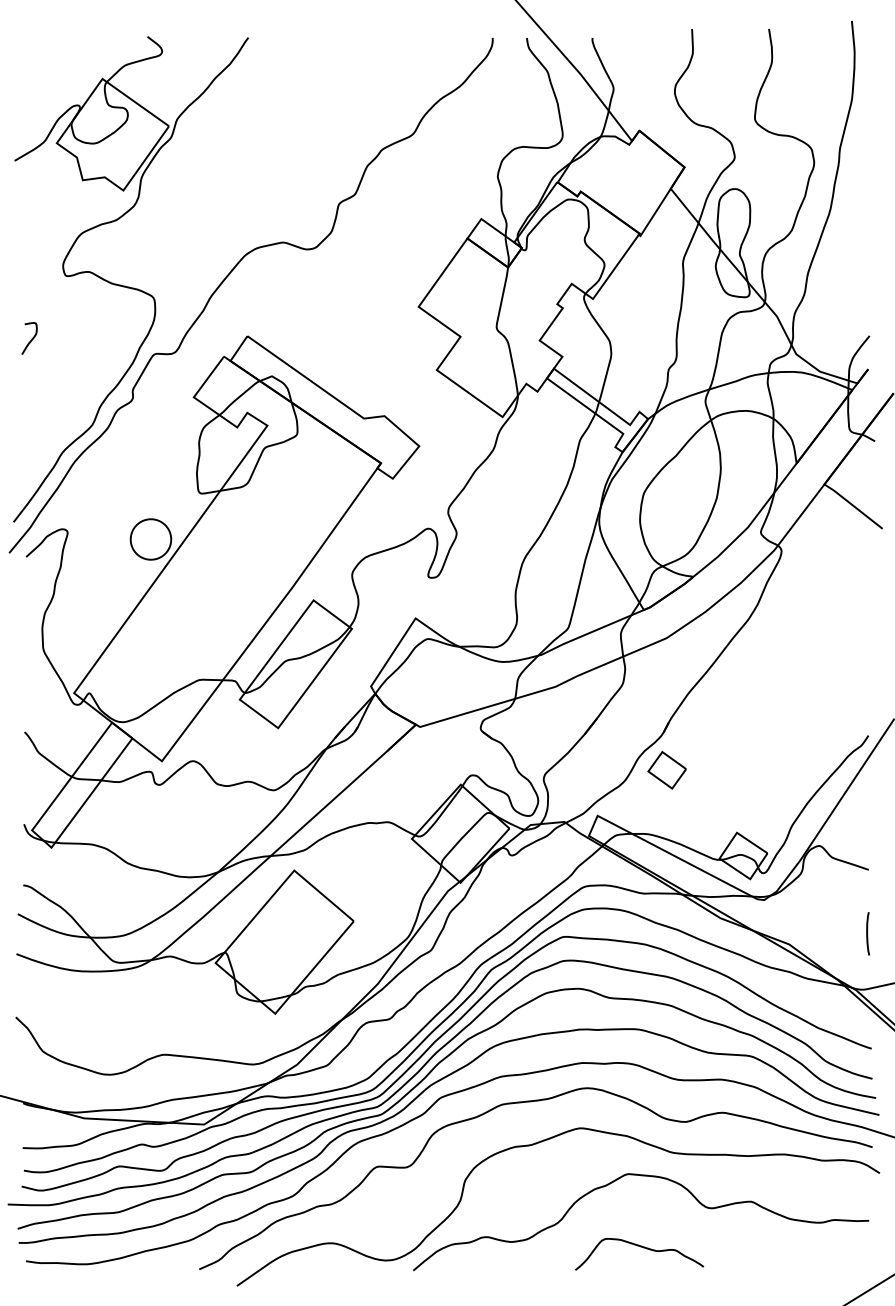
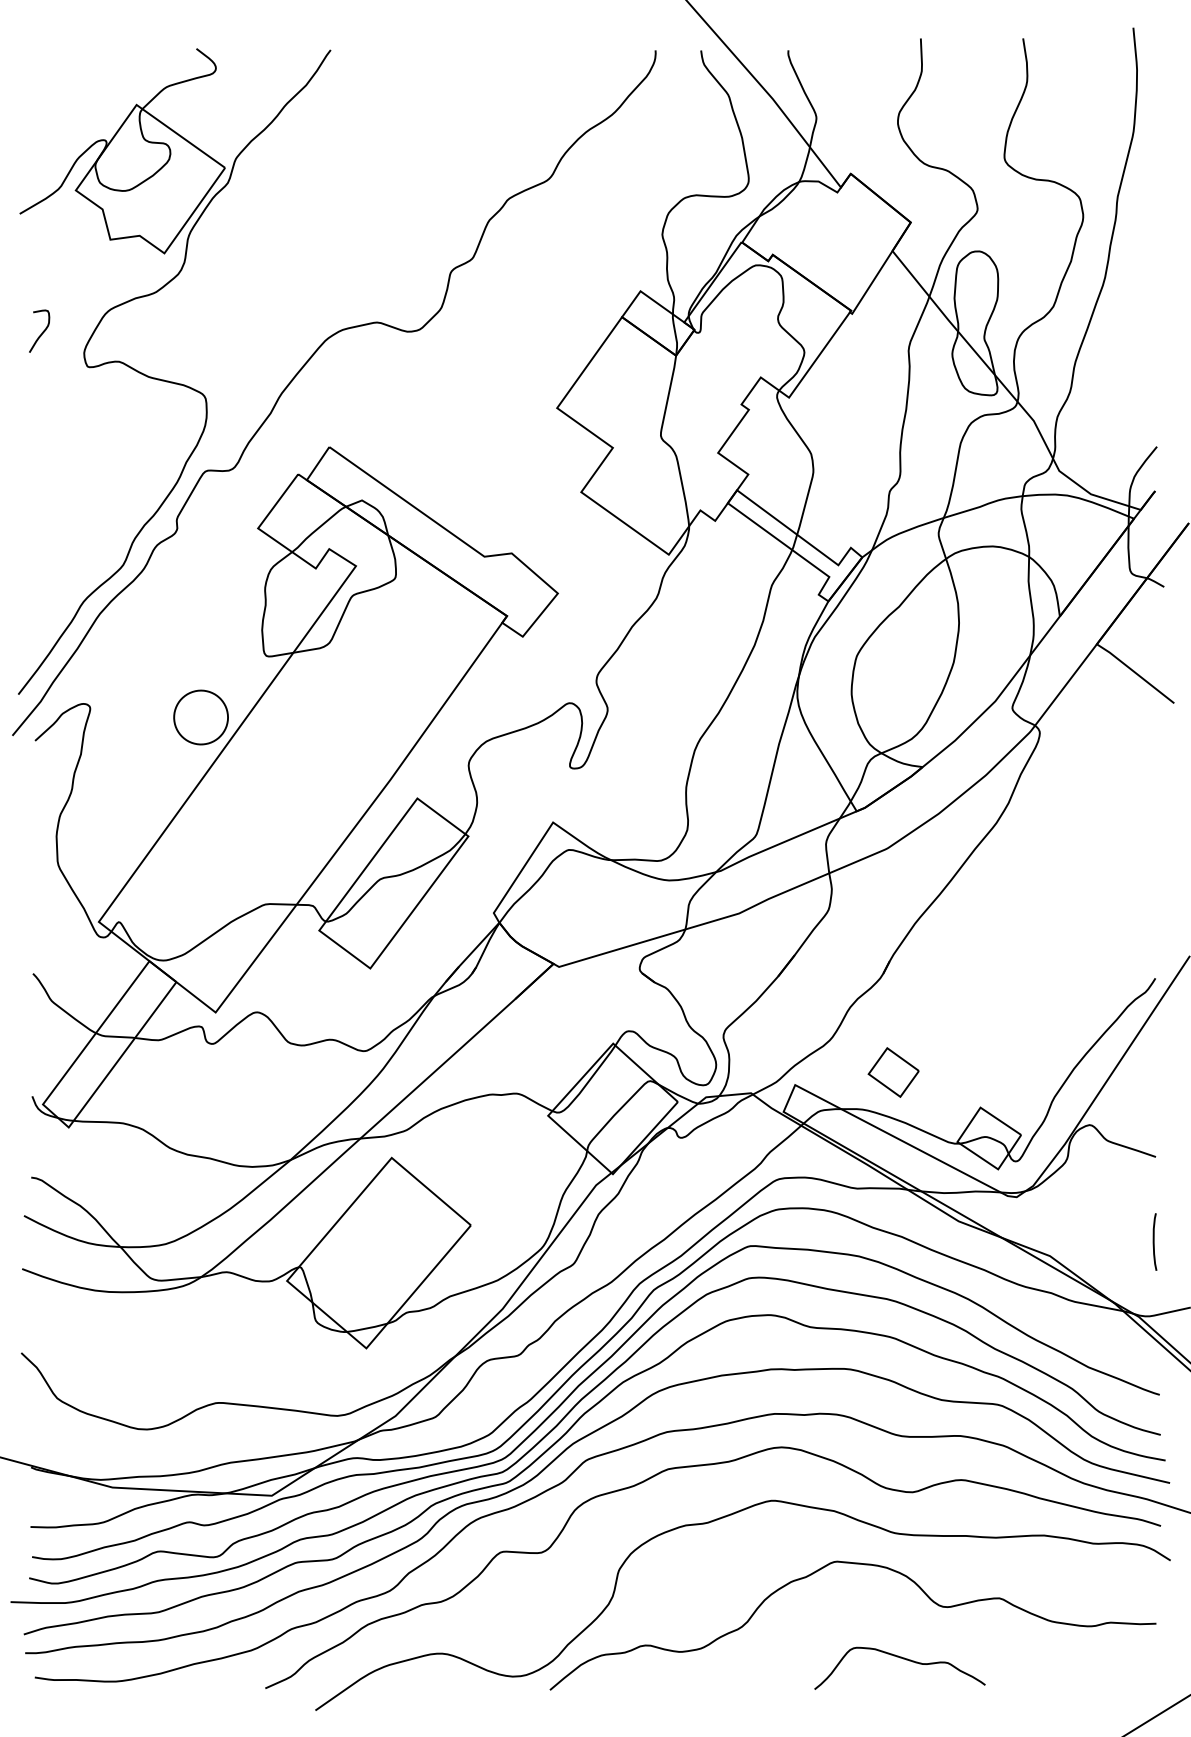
curve: (31, 339) -> (41, 332), moved
part: (667, 770) -> (893, 1072), moved
curve: (642, 1247) -> (903, 1659), moved

